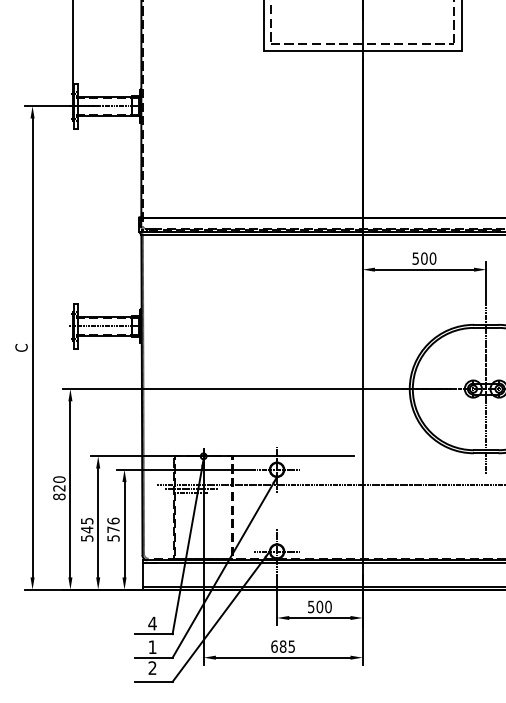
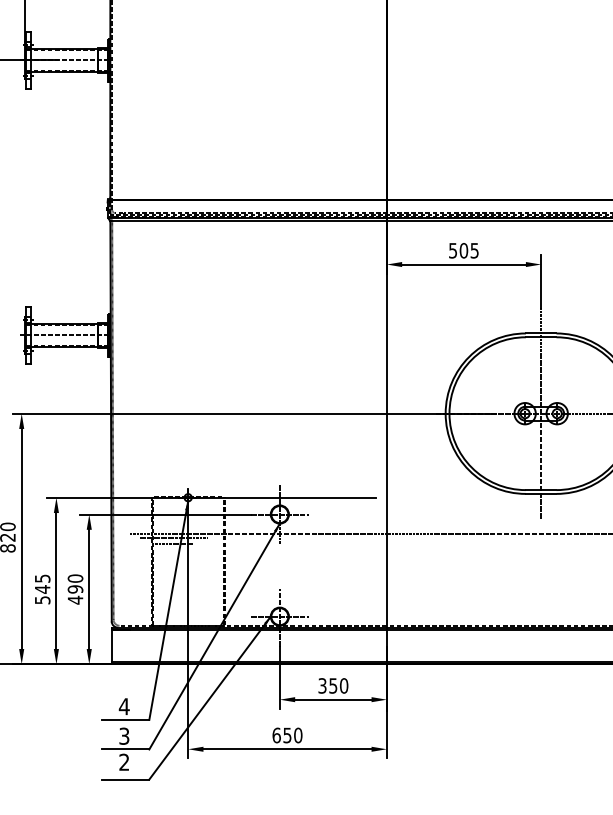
text: (432, 258) -> (474, 250), 500 -> 505
text: (113, 529) -> (75, 589), 576 -> 490
text: (315, 606) -> (327, 685), 500 -> 350
text: (287, 646) -> (292, 735), 685 -> 650
text: (152, 647) -> (124, 736), 1 -> 3

